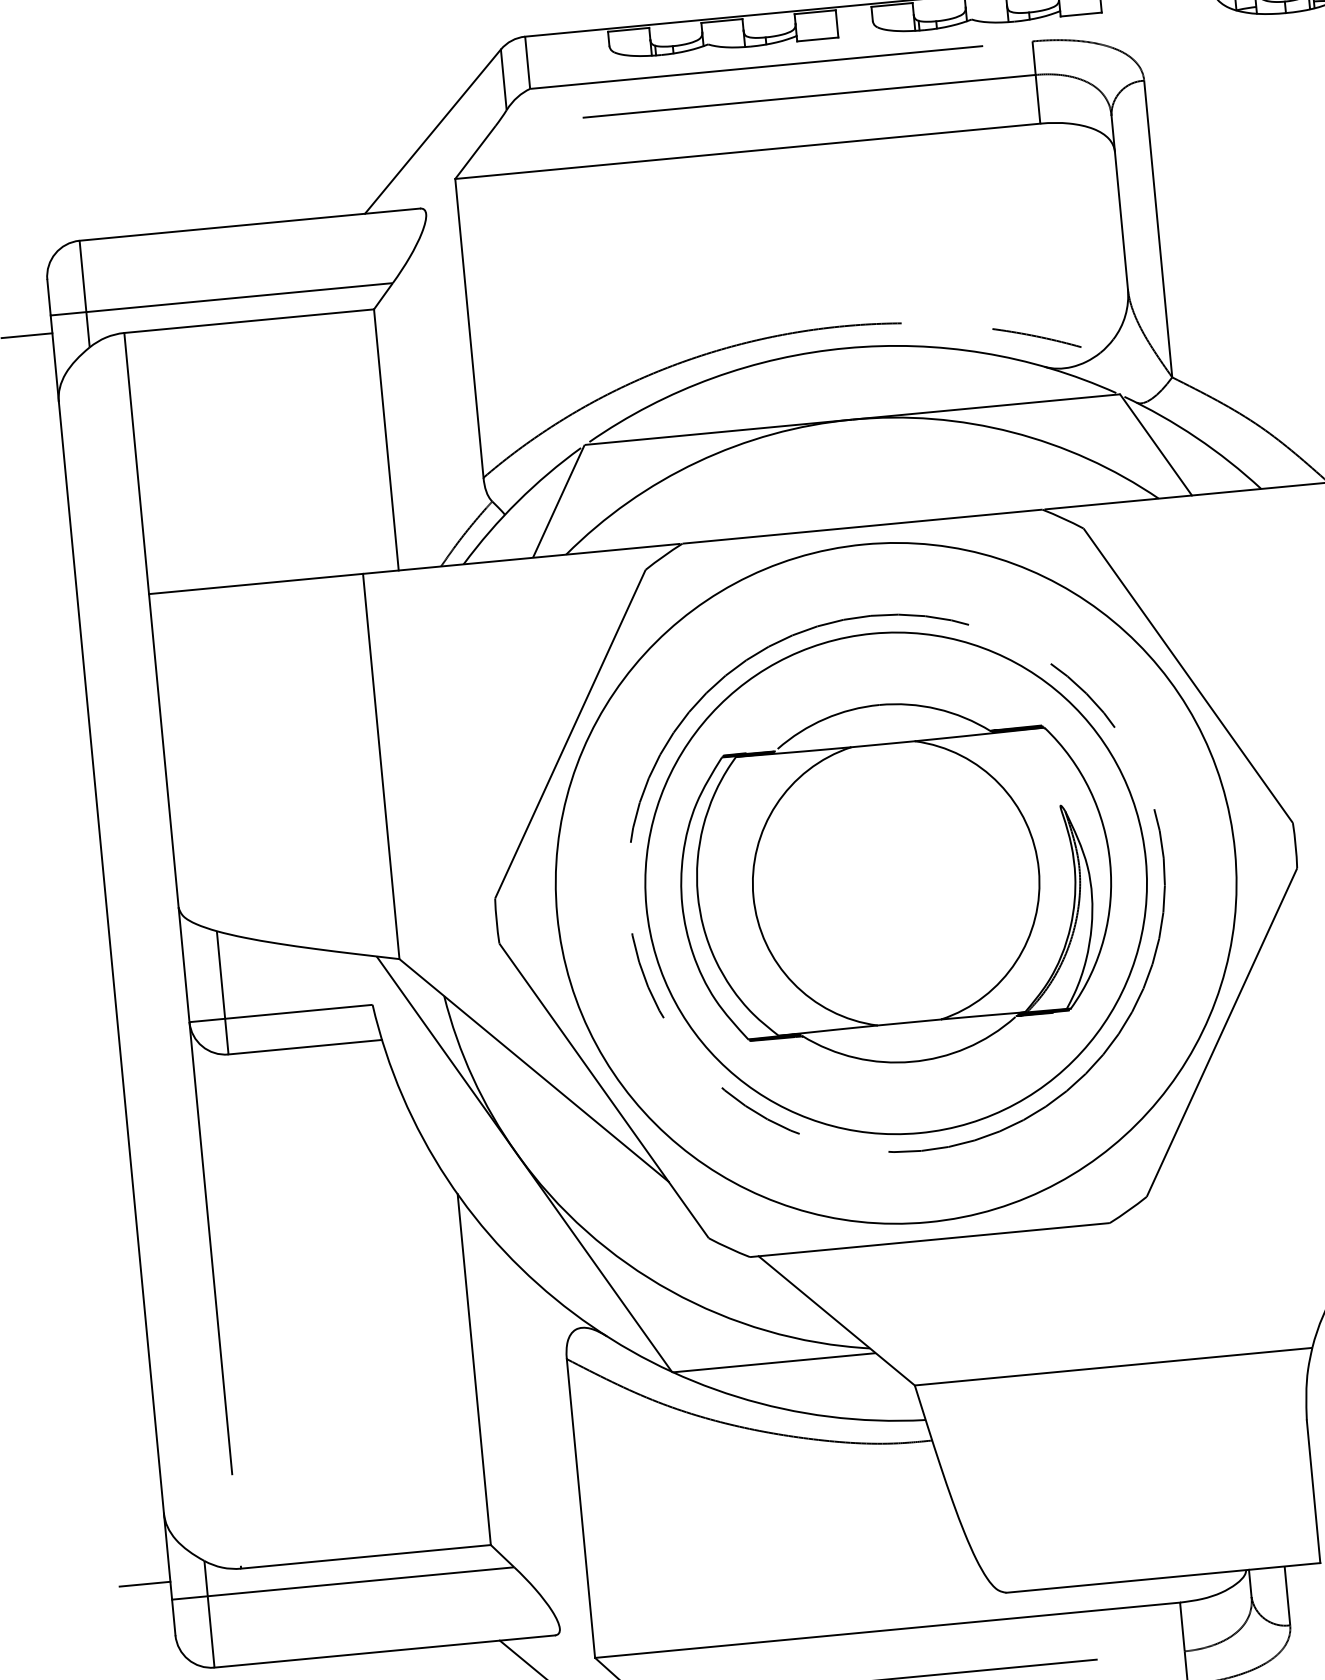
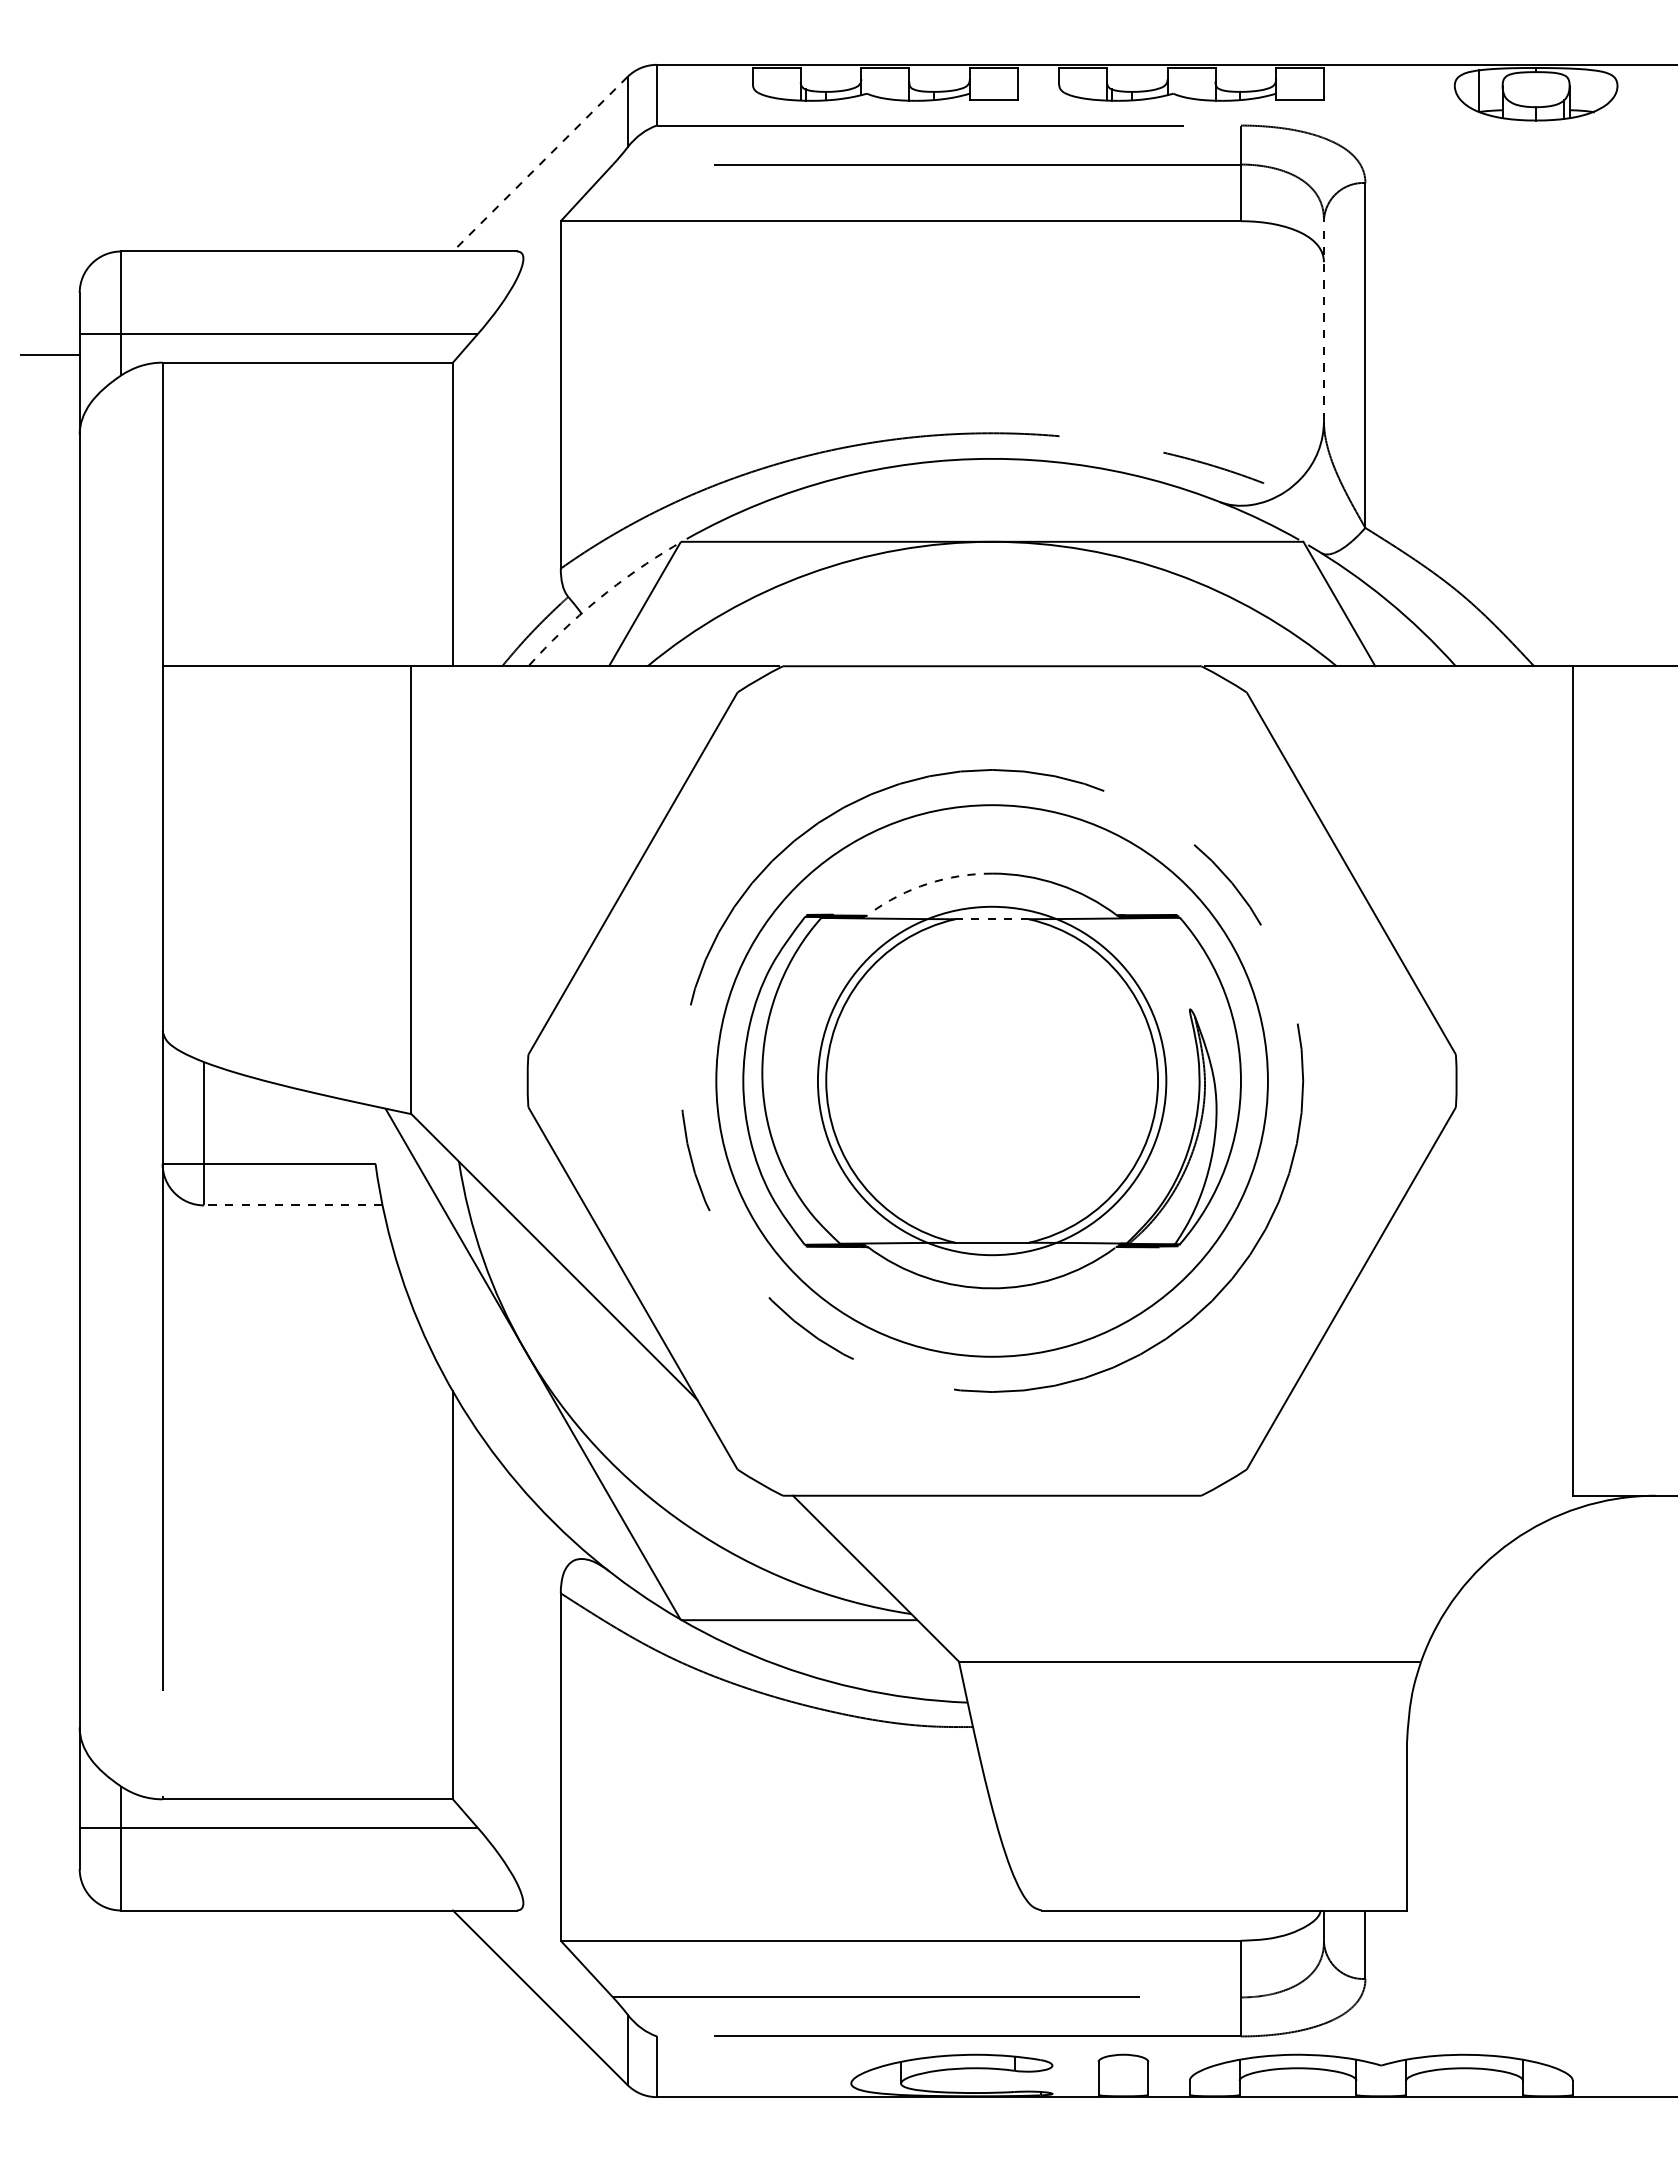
line: (432, 131) -> (539, 164), solid -> dashed
line: (1119, 202) -> (1323, 320), solid -> dashed
arc: (517, 501) -> (597, 599), solid -> dashed
arc: (825, 718) -> (928, 883), solid -> dashed
line: (883, 744) -> (992, 919), solid -> dashed
circle: (896, 882) -> (992, 1080), size x0.7
circle: (895, 883) -> (991, 1080), size x0.6
line: (304, 1047) -> (292, 1205), solid -> dashed
line: (144, 1583) -> (49, 1806), removed

